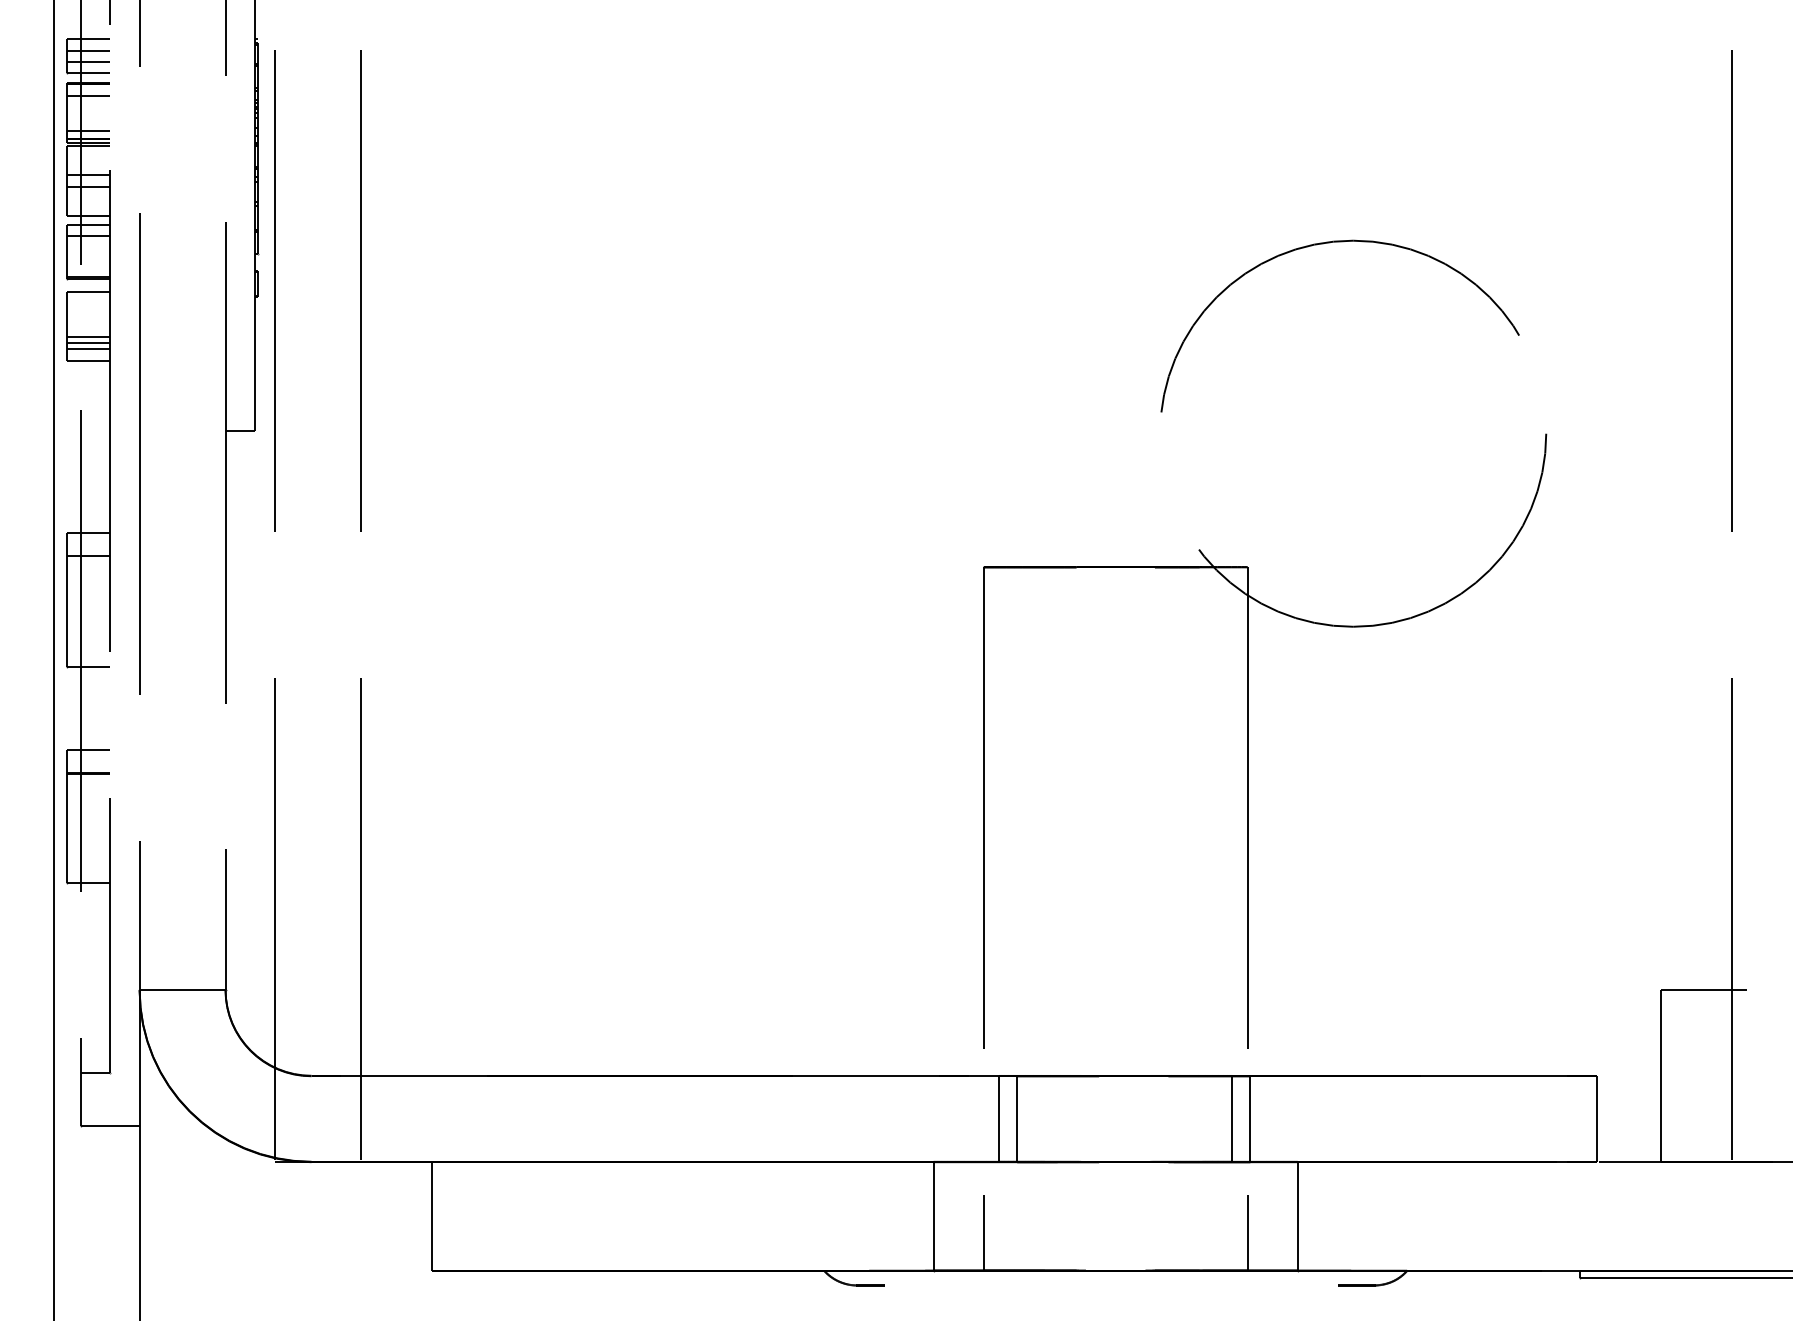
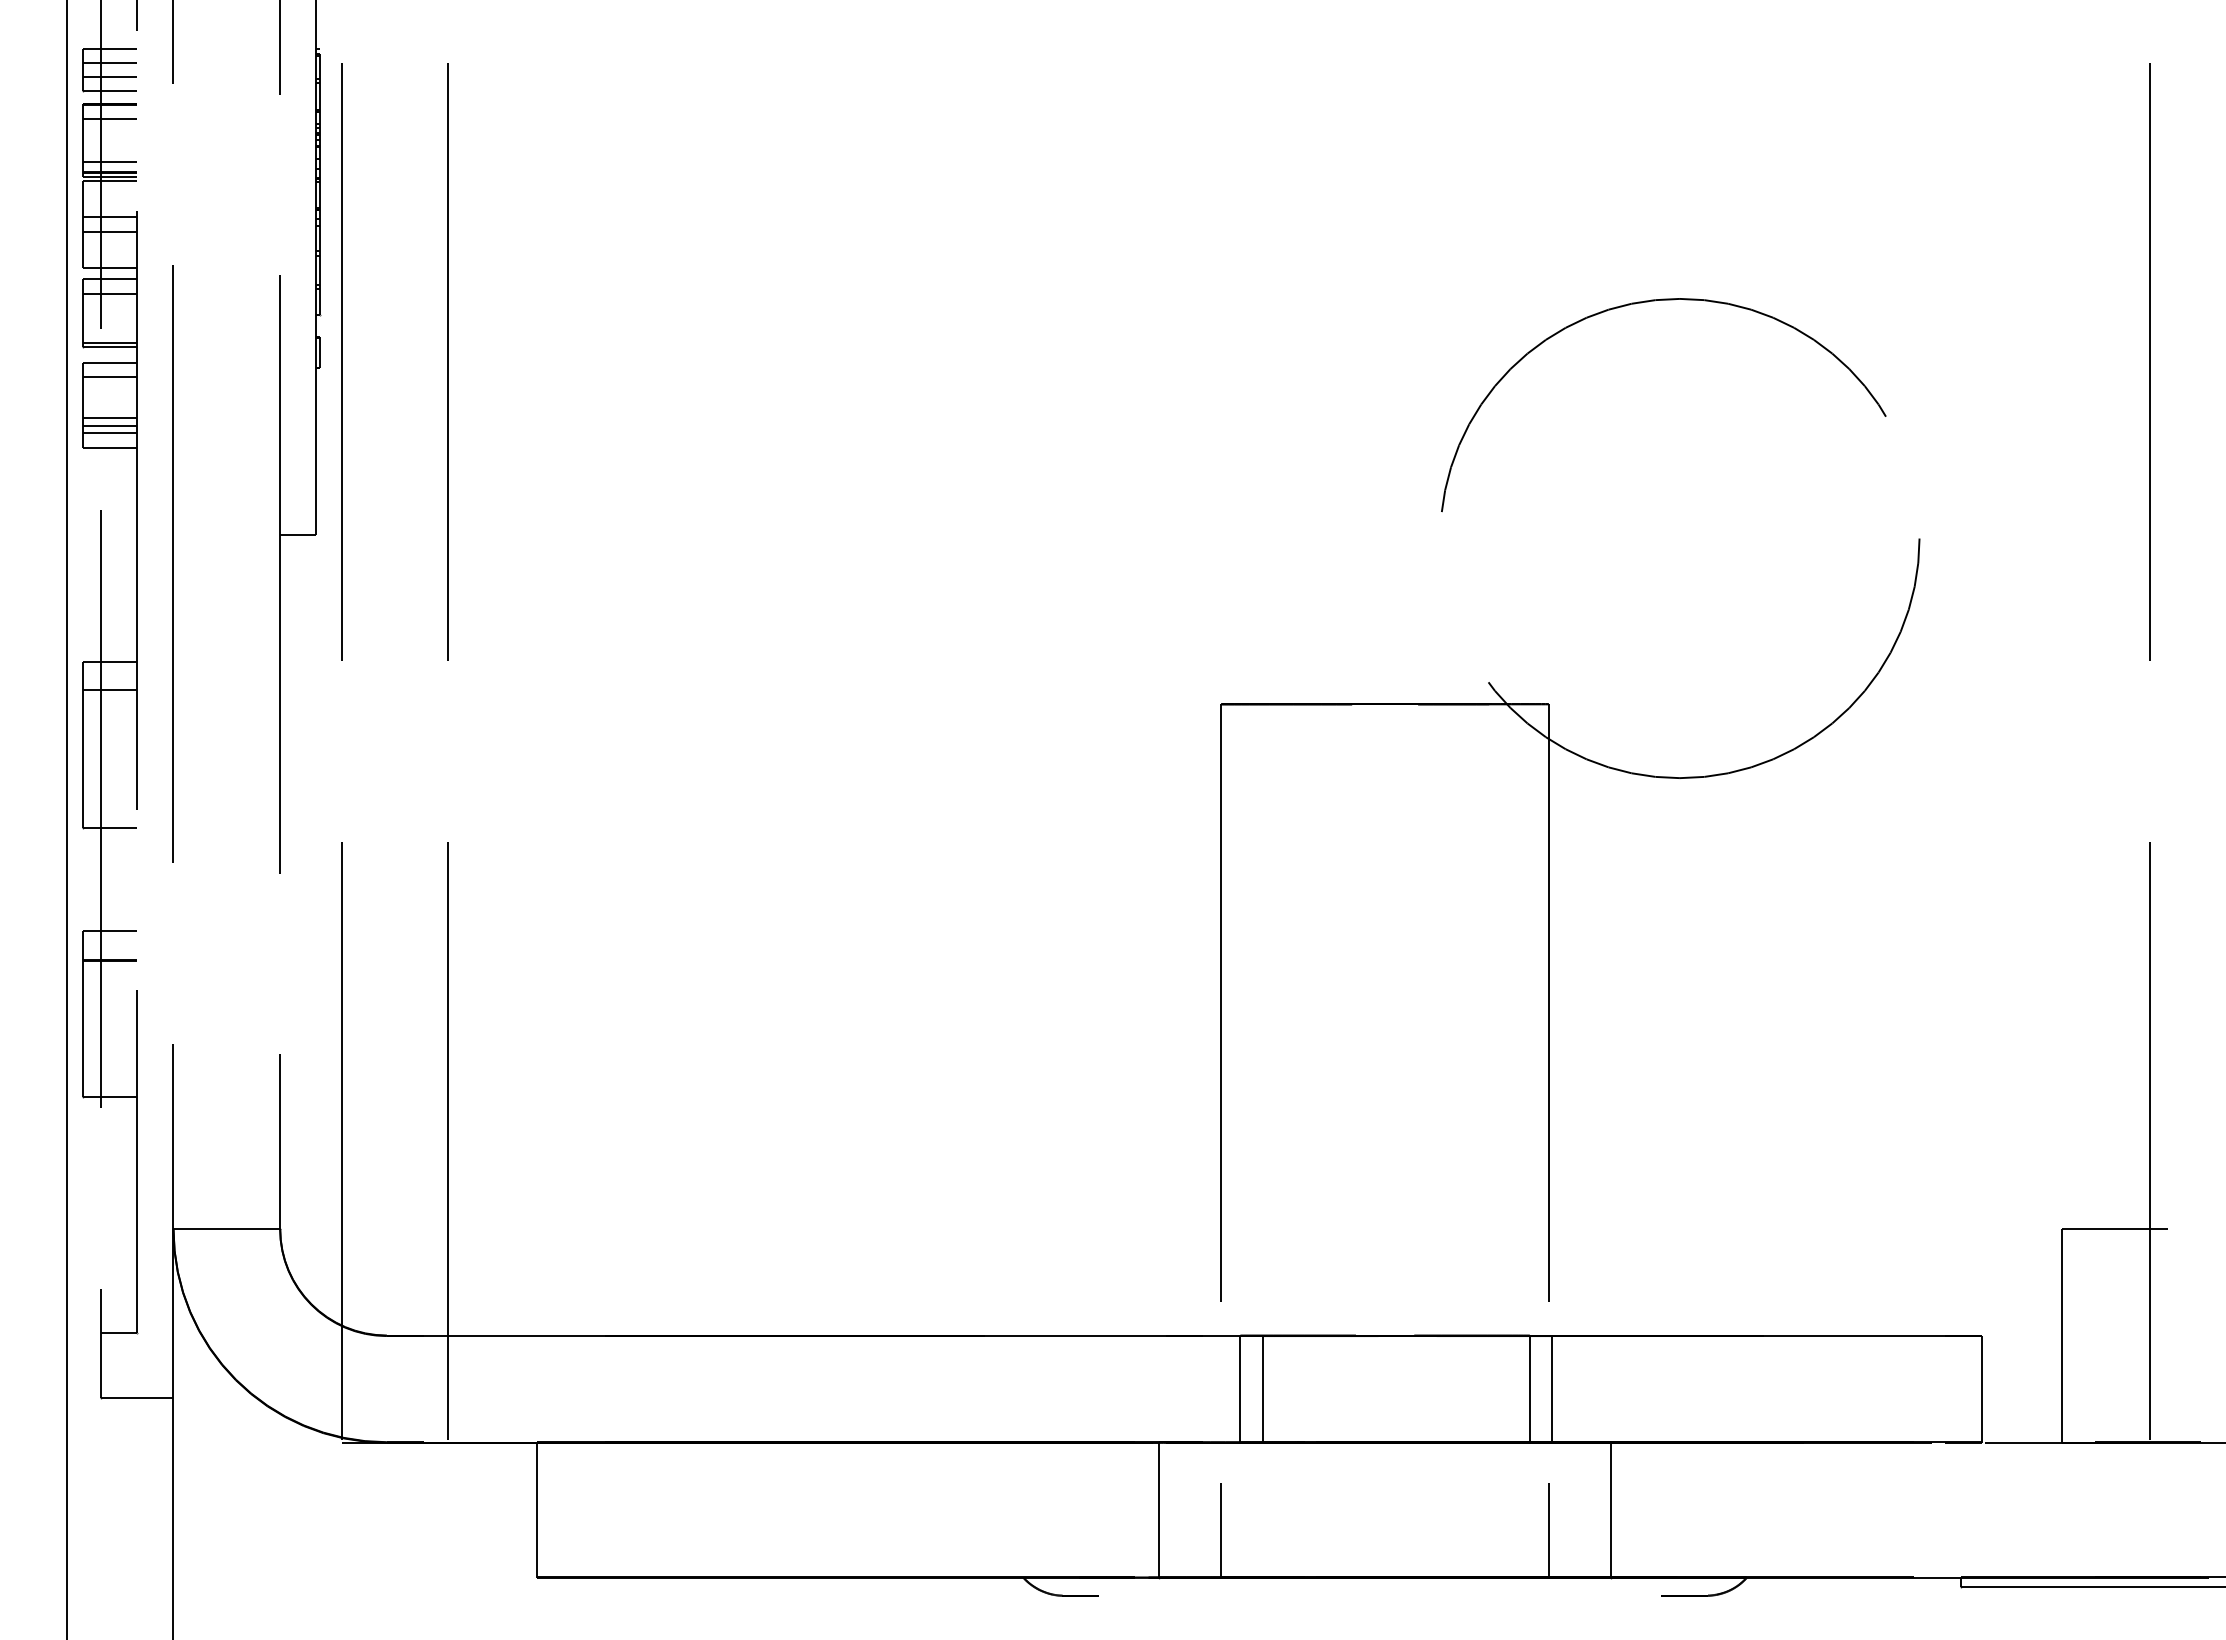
line: (88, 304) -> (110, 377), added

